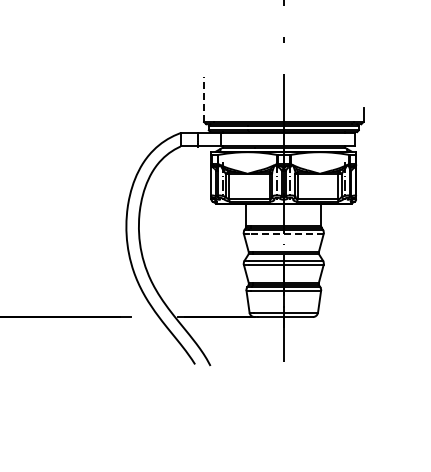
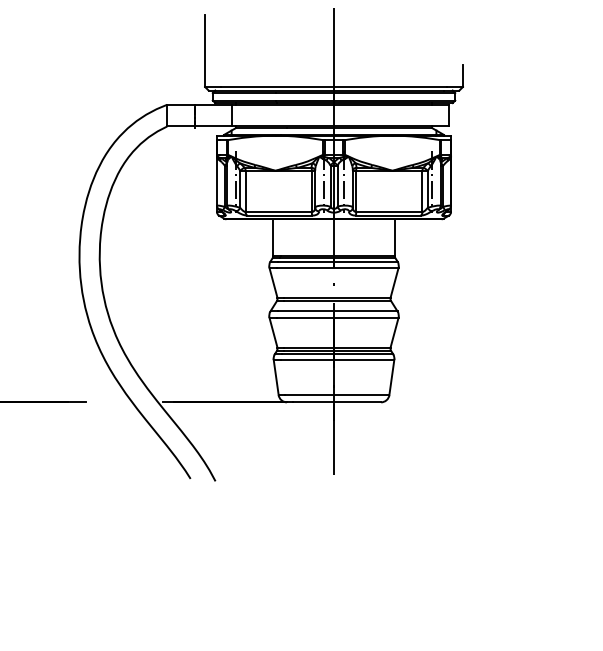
line: (204, 99) -> (205, 50), dashed -> solid
line: (285, 234) -> (336, 268), dashed -> solid

